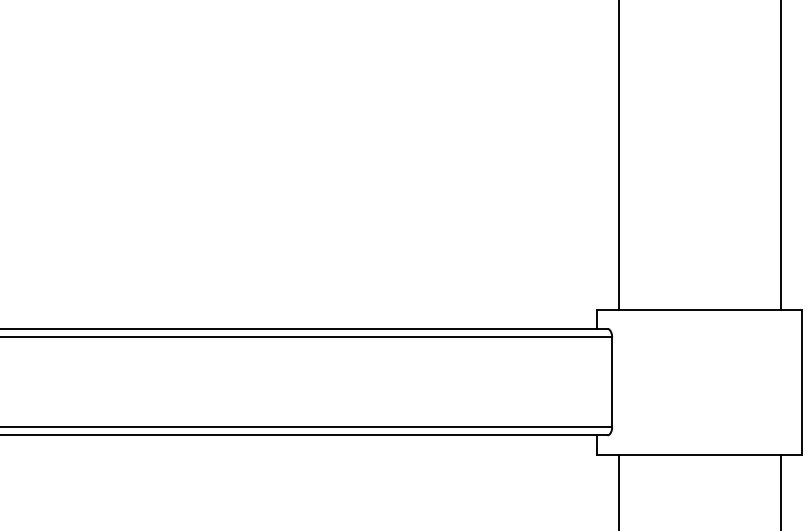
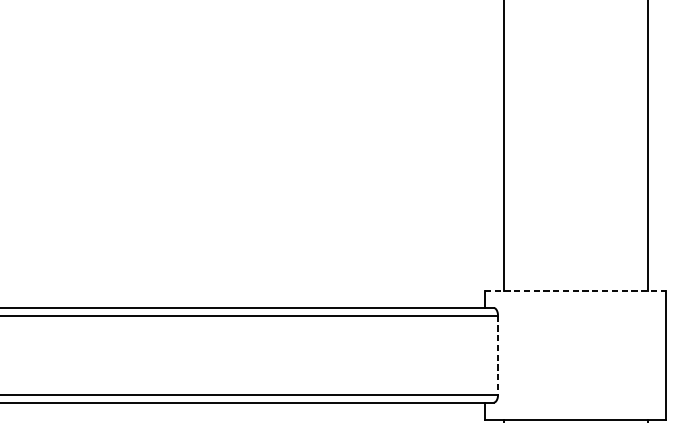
line: (700, 309) -> (576, 290), solid -> dashed
line: (612, 382) -> (498, 355), solid -> dashed

